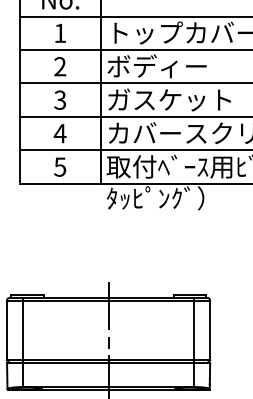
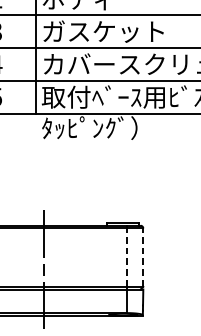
line: (193, 330) -> (126, 257), solid -> dashed
line: (210, 330) -> (143, 257), solid -> dashed

